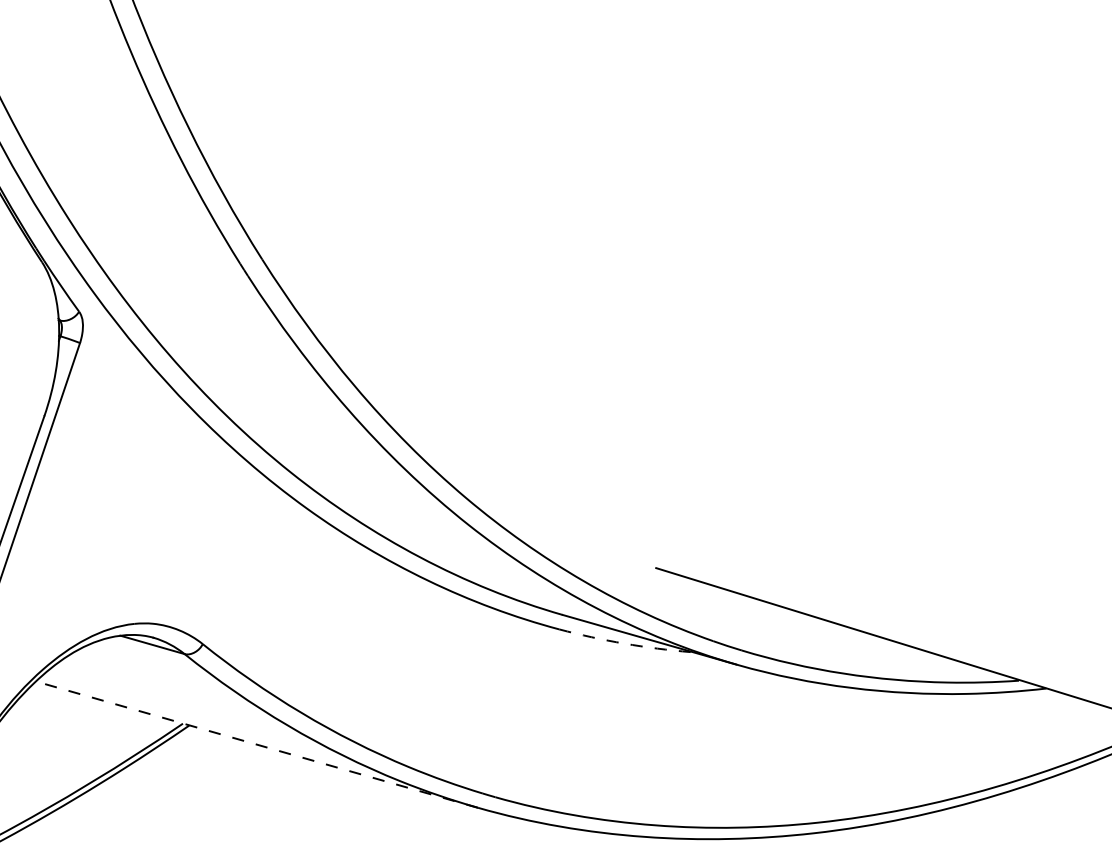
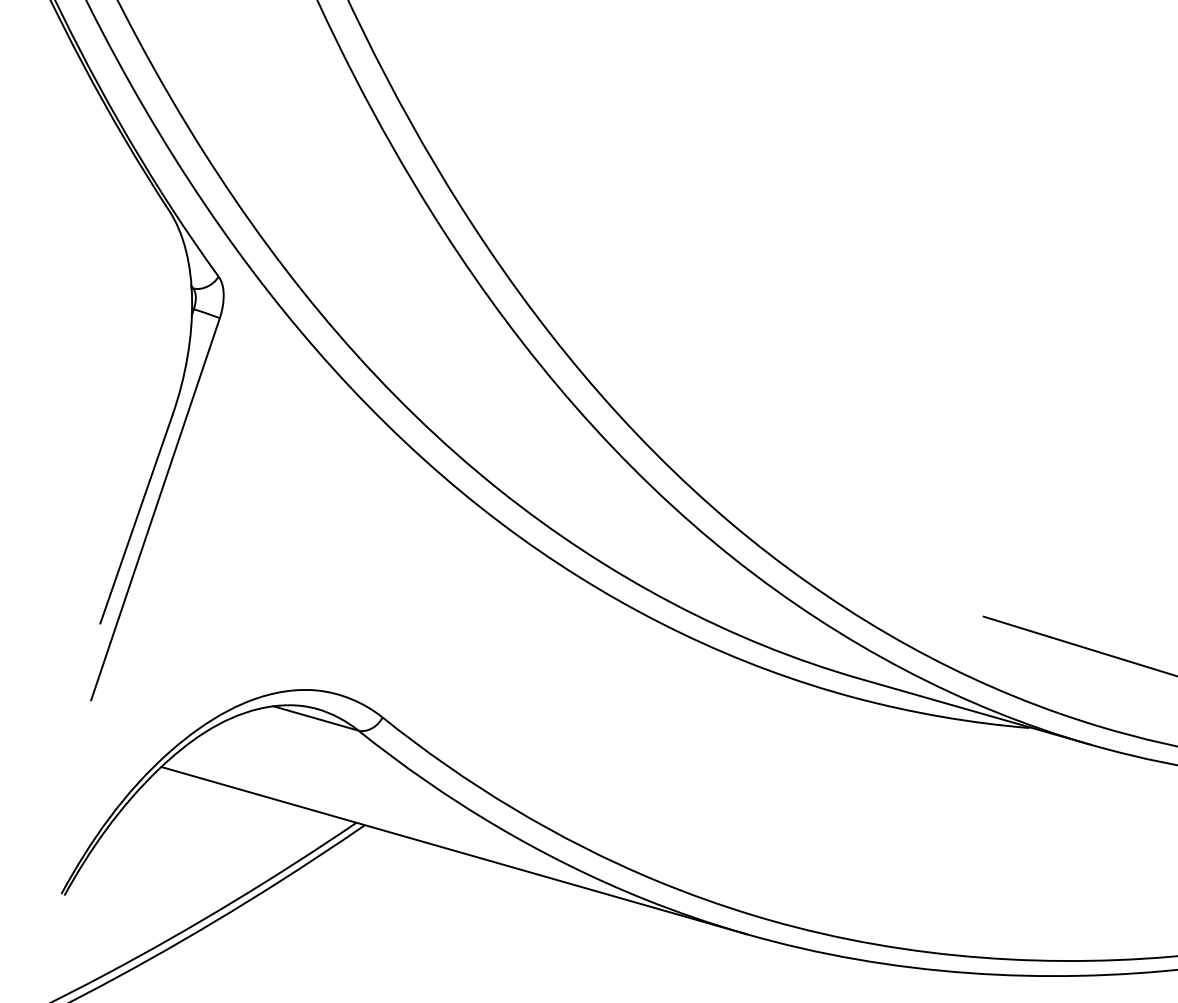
arc: (624, 643) -> (941, 716), dashed -> solid
line: (257, 744) -> (455, 850), dashed -> solid

